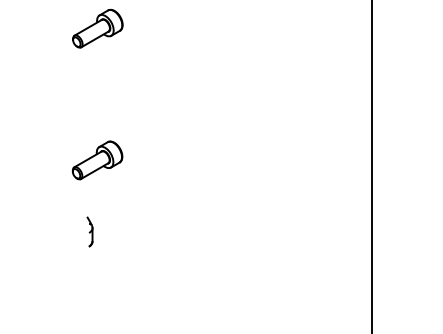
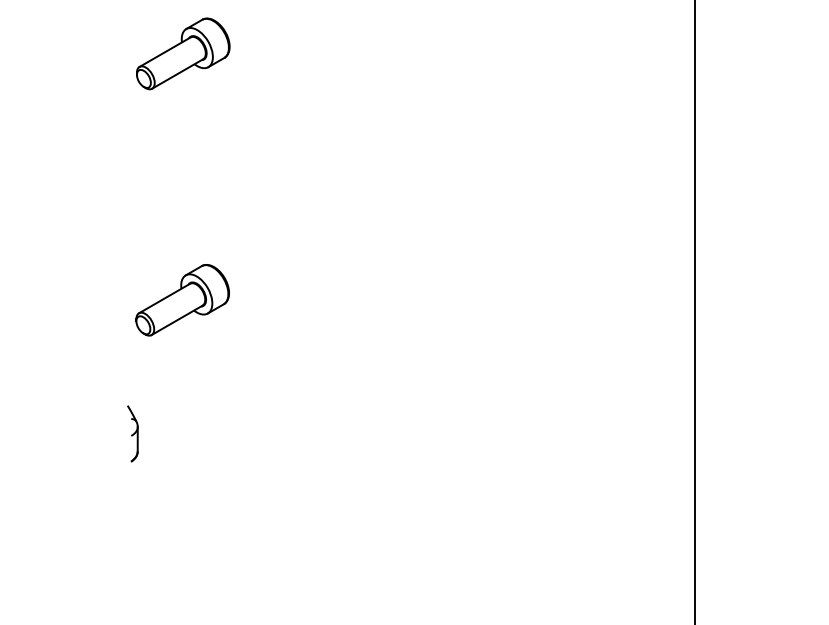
part: (89, 231) -> (132, 433), moved

